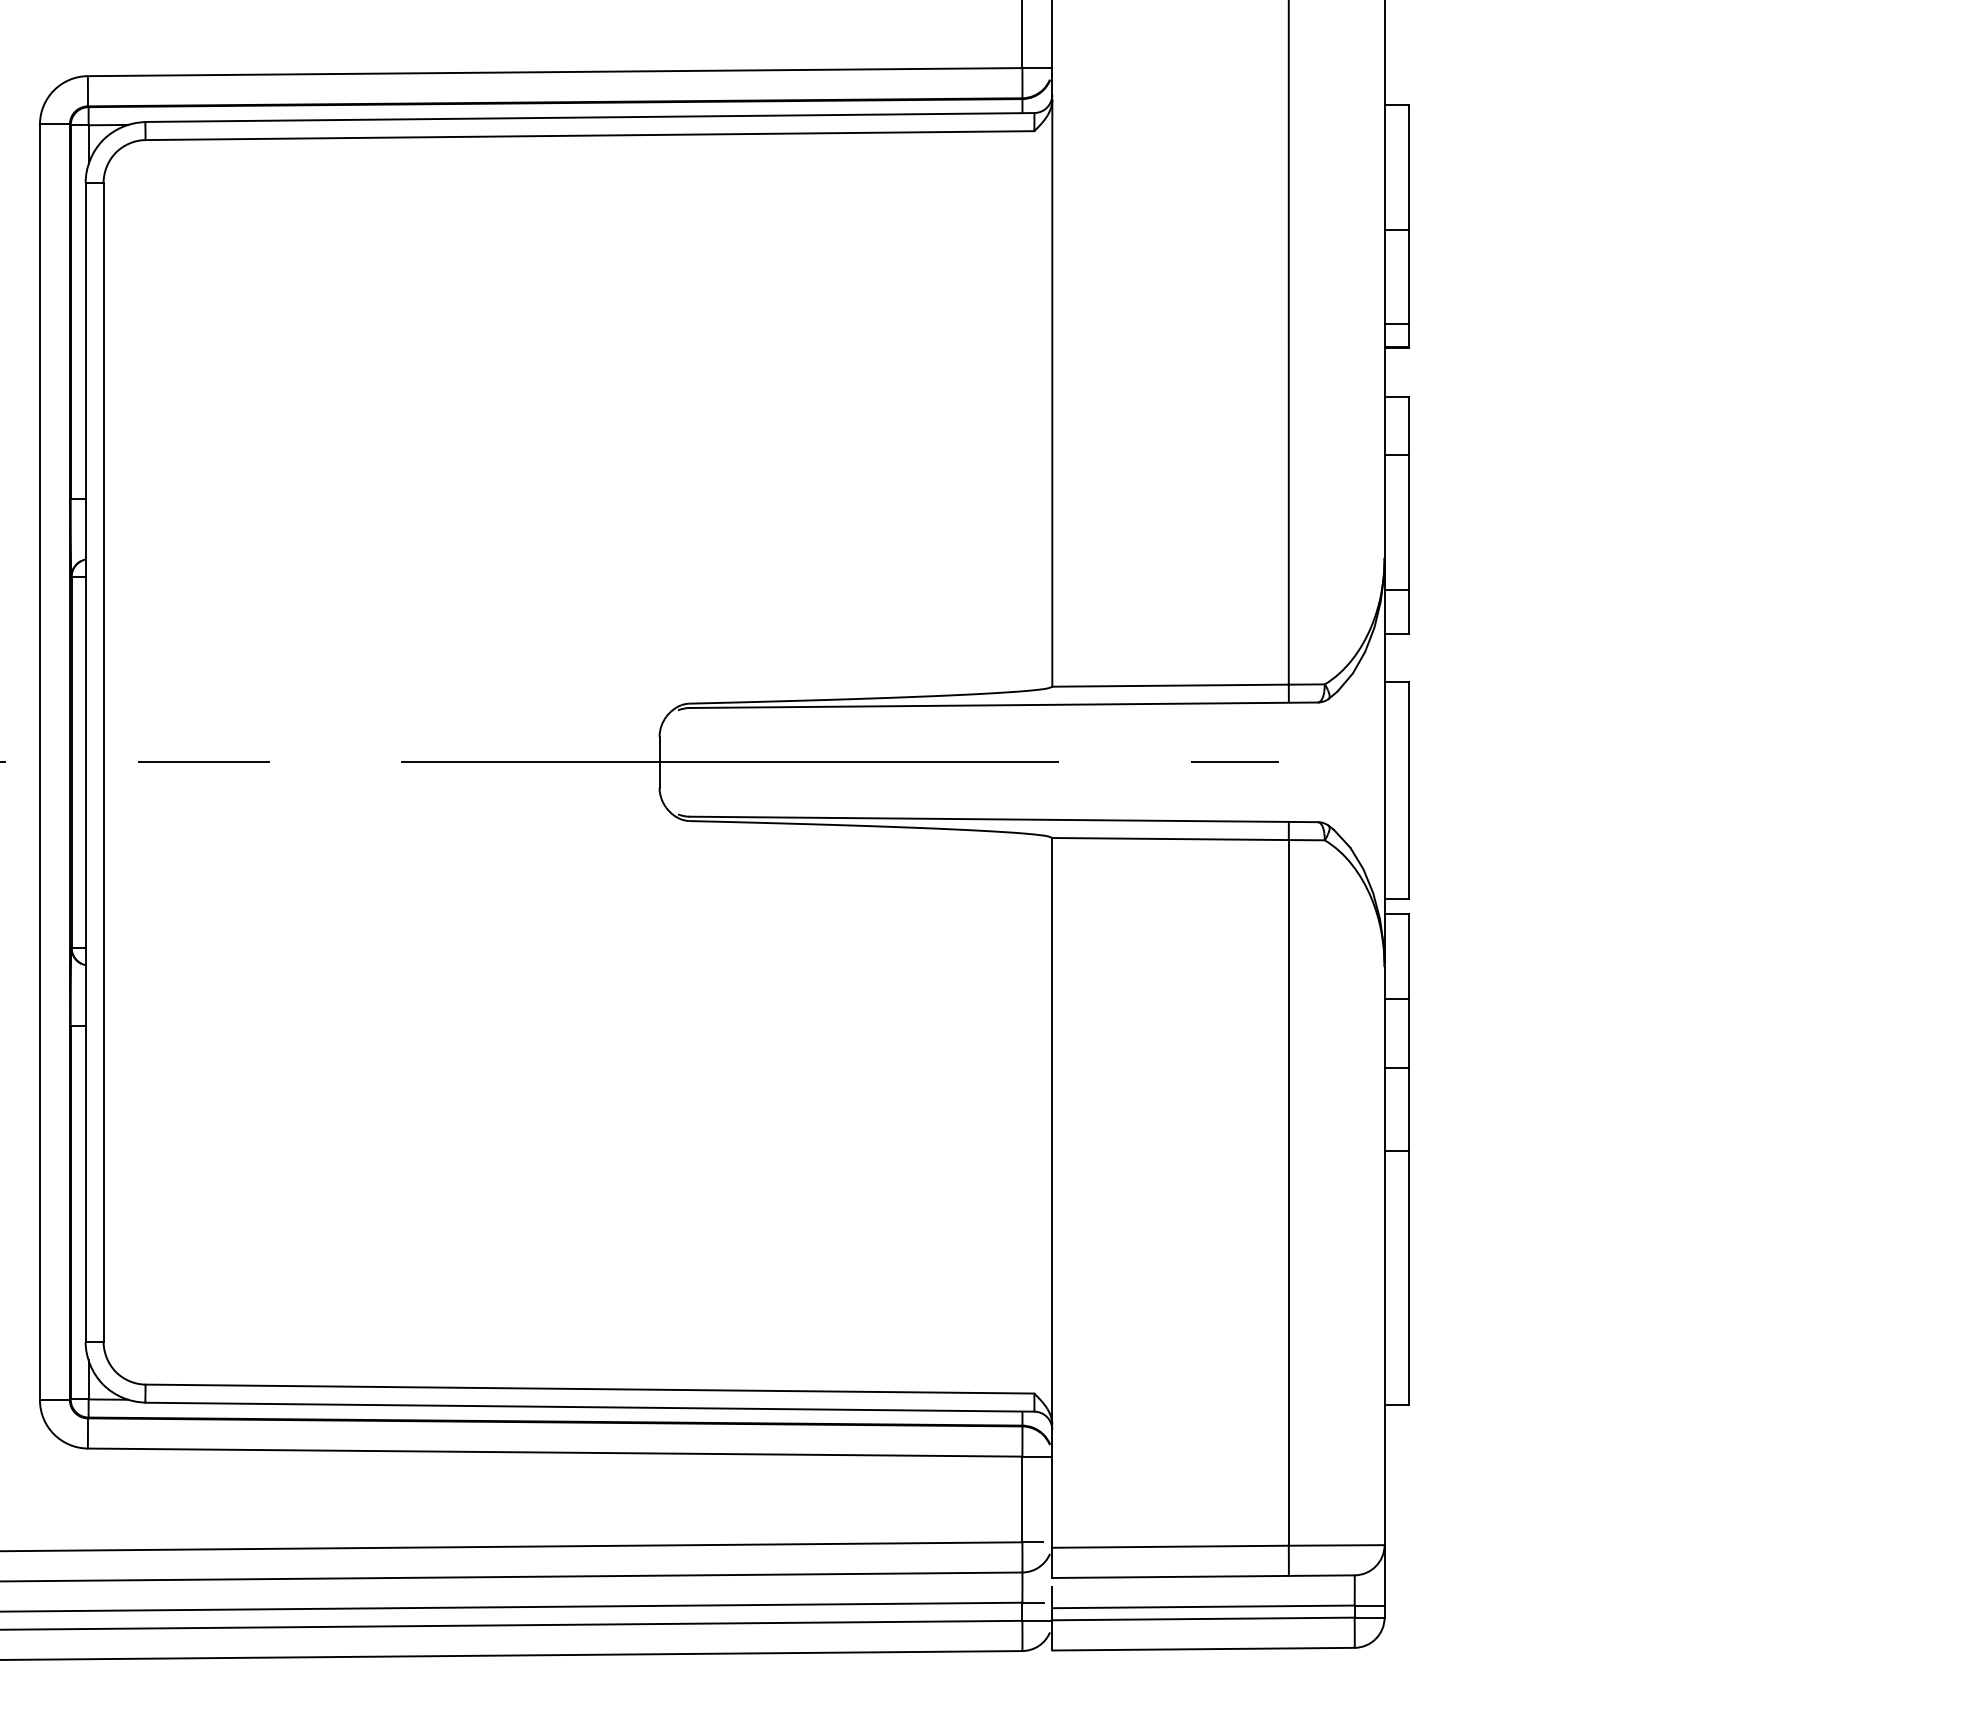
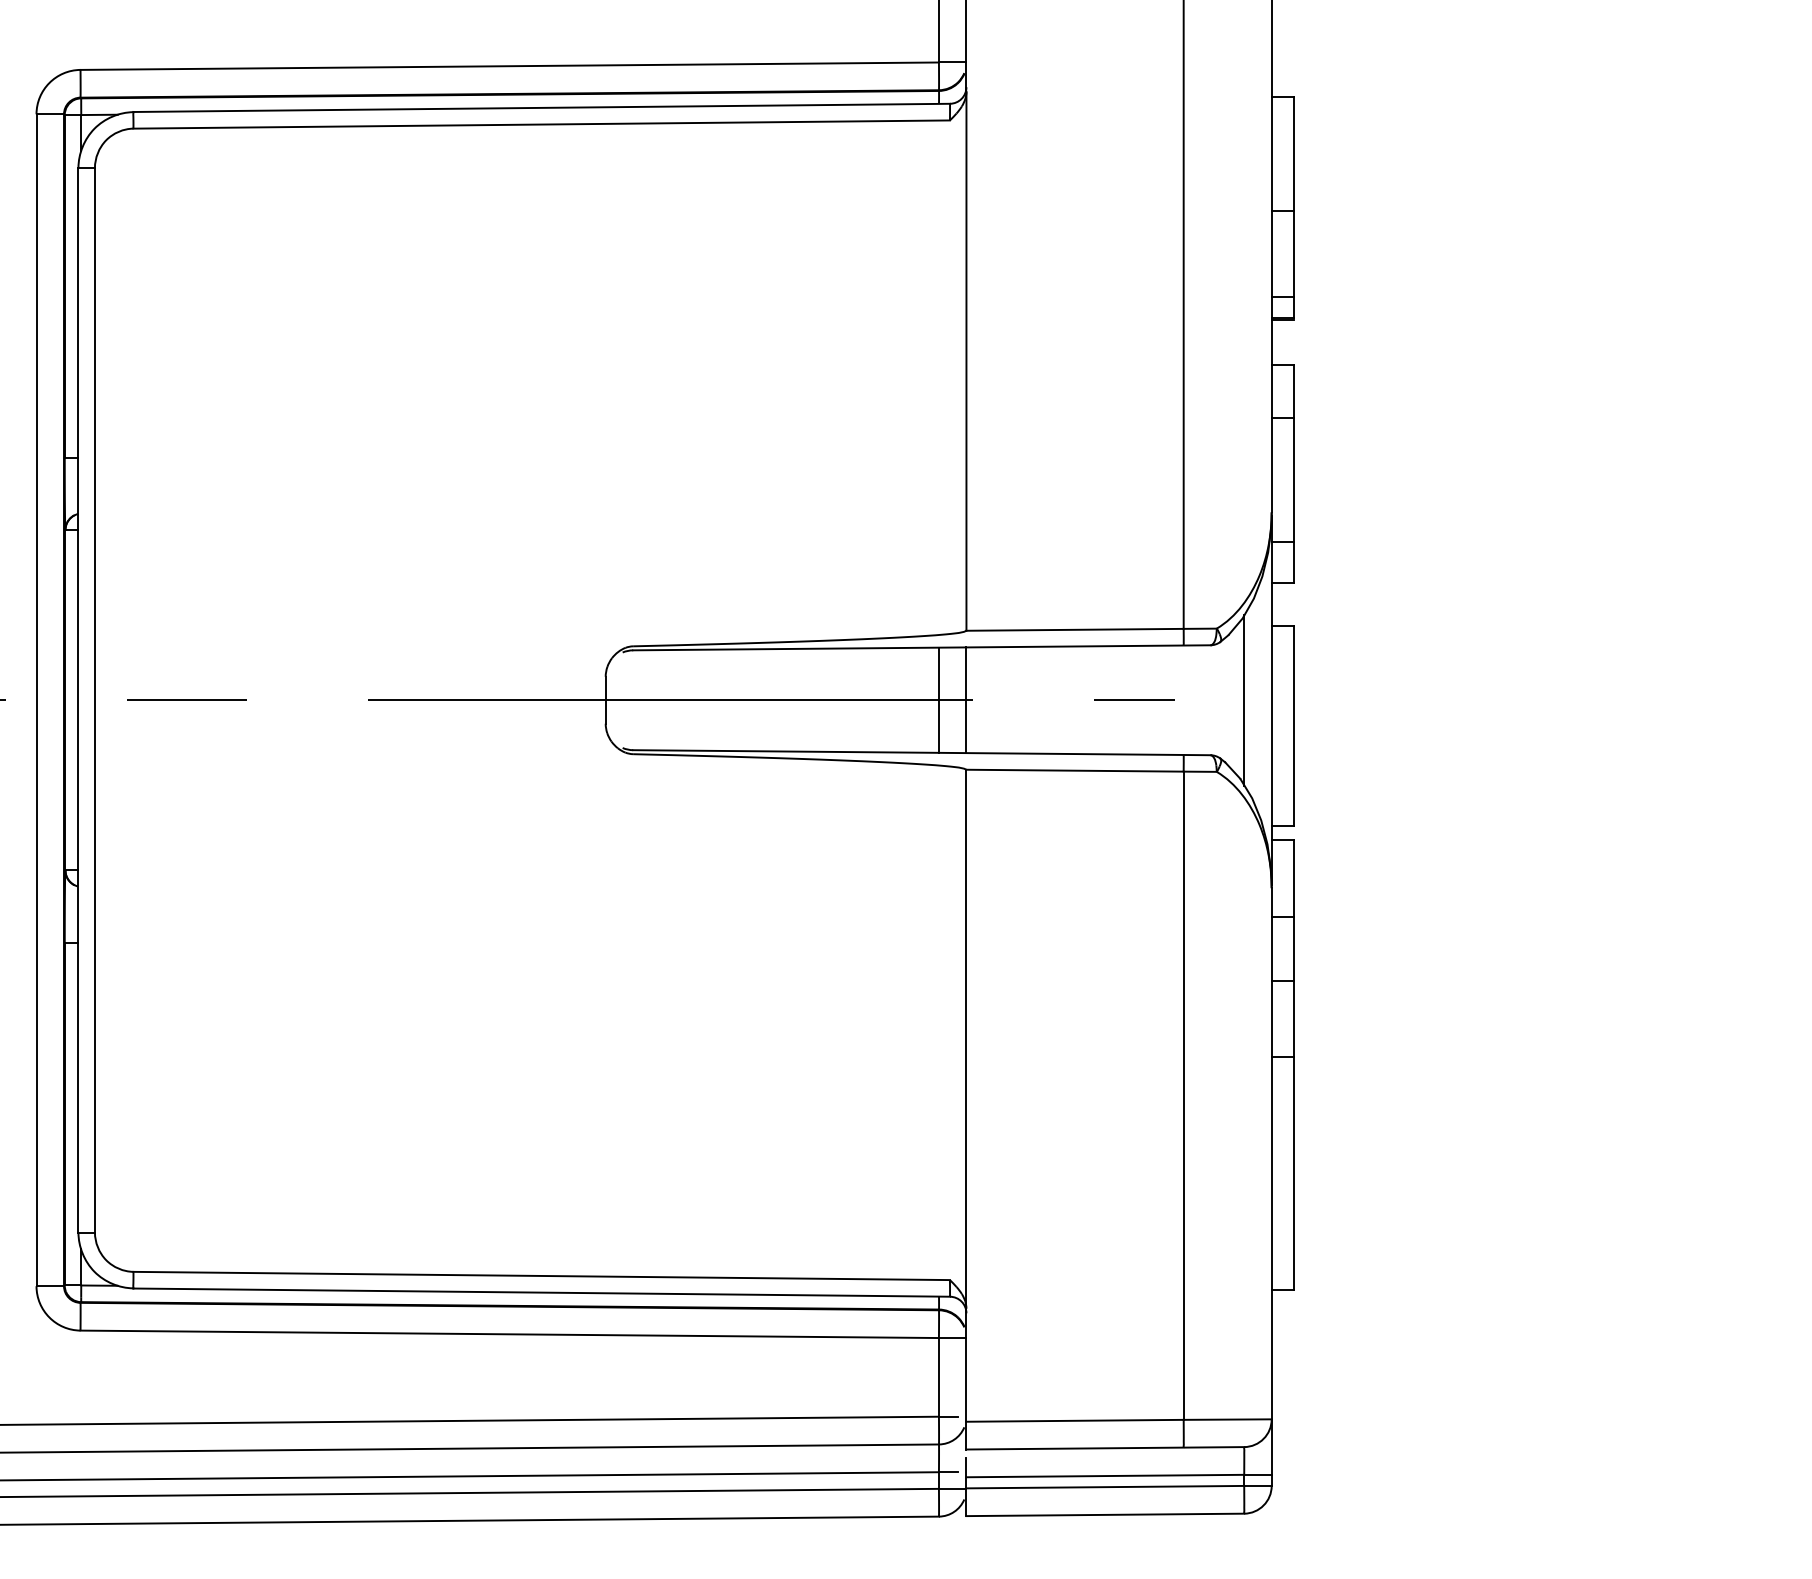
line: (1052, 761) -> (966, 699), added
line: (1022, 762) -> (939, 700), added
line: (1354, 762) -> (1244, 700), added

